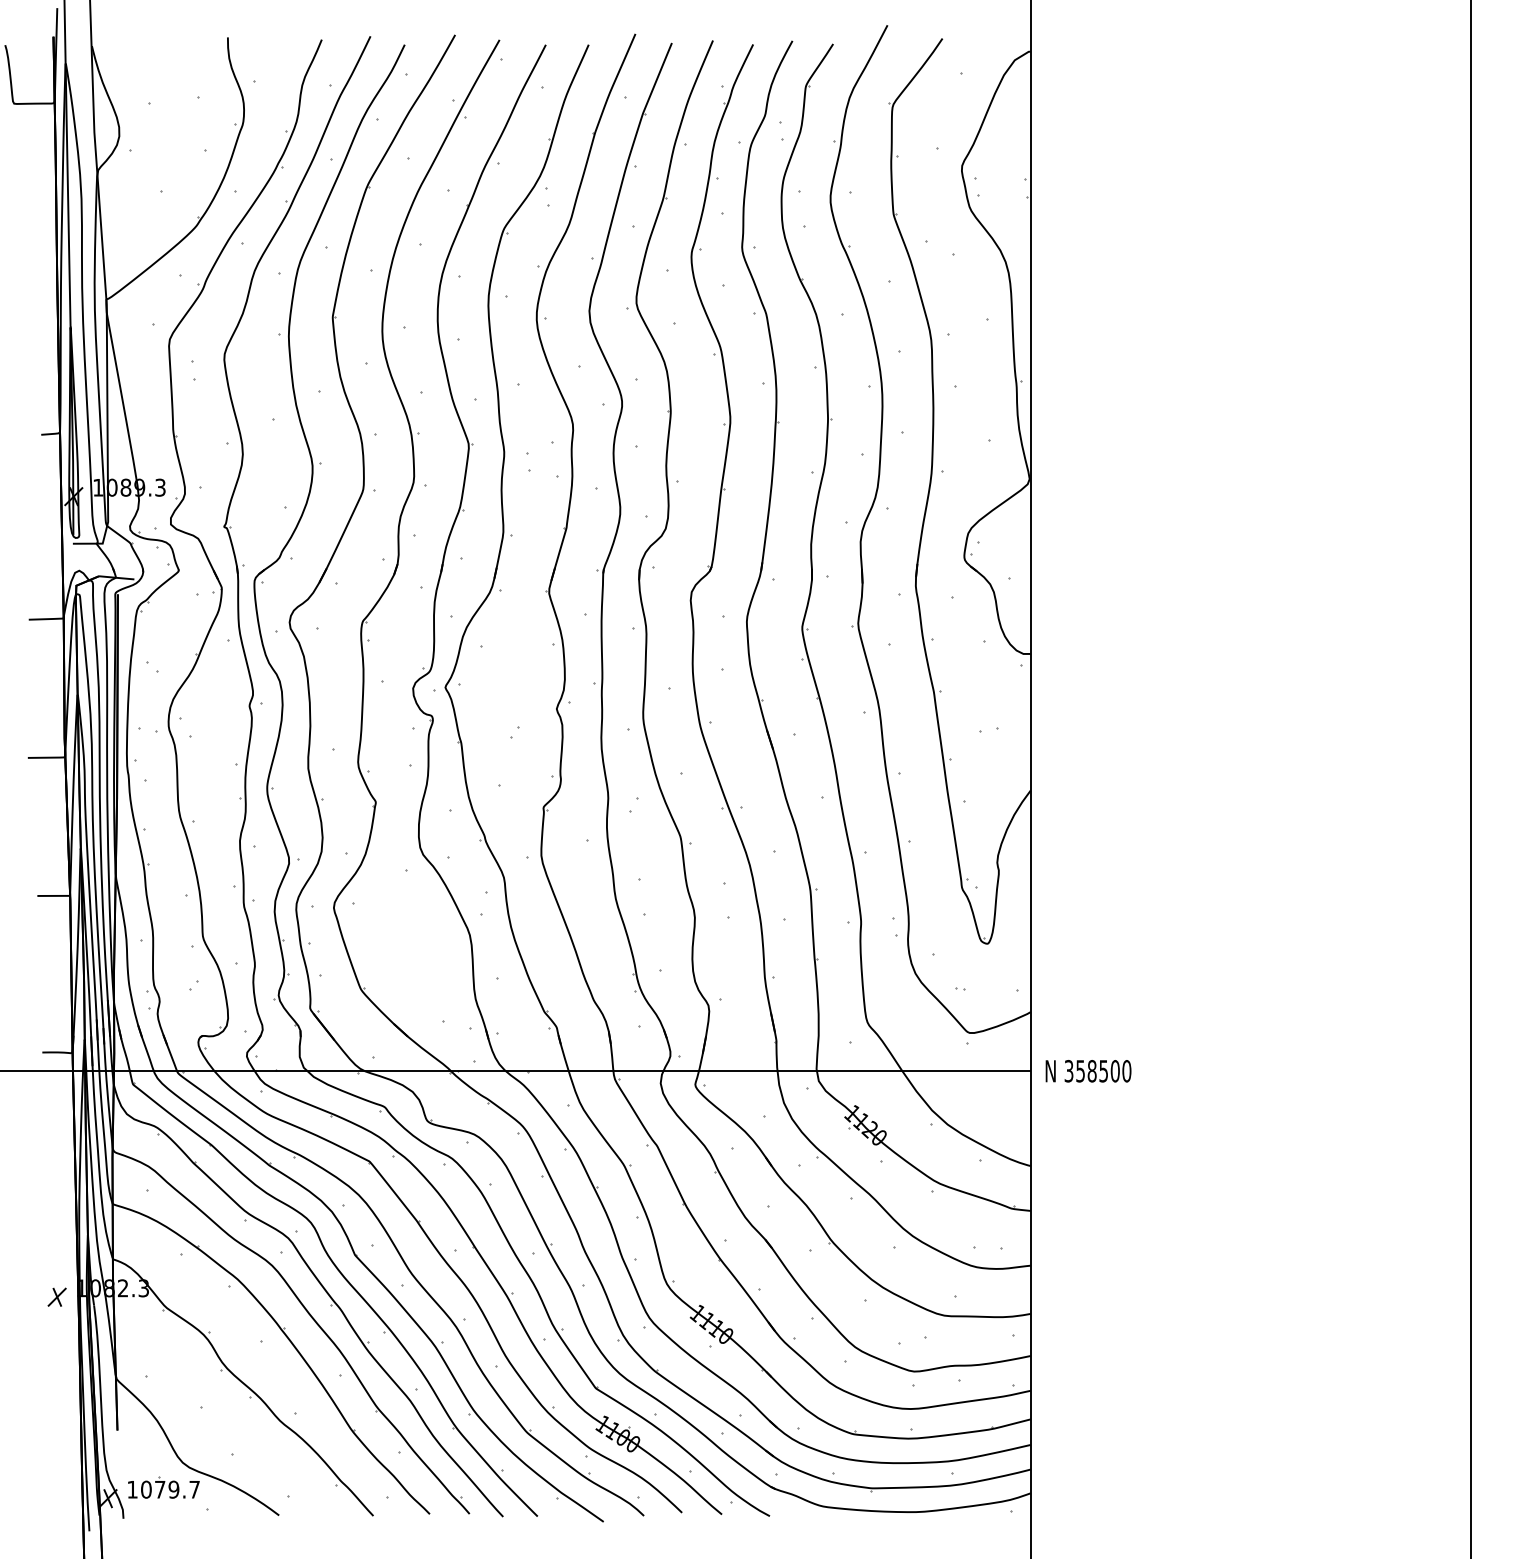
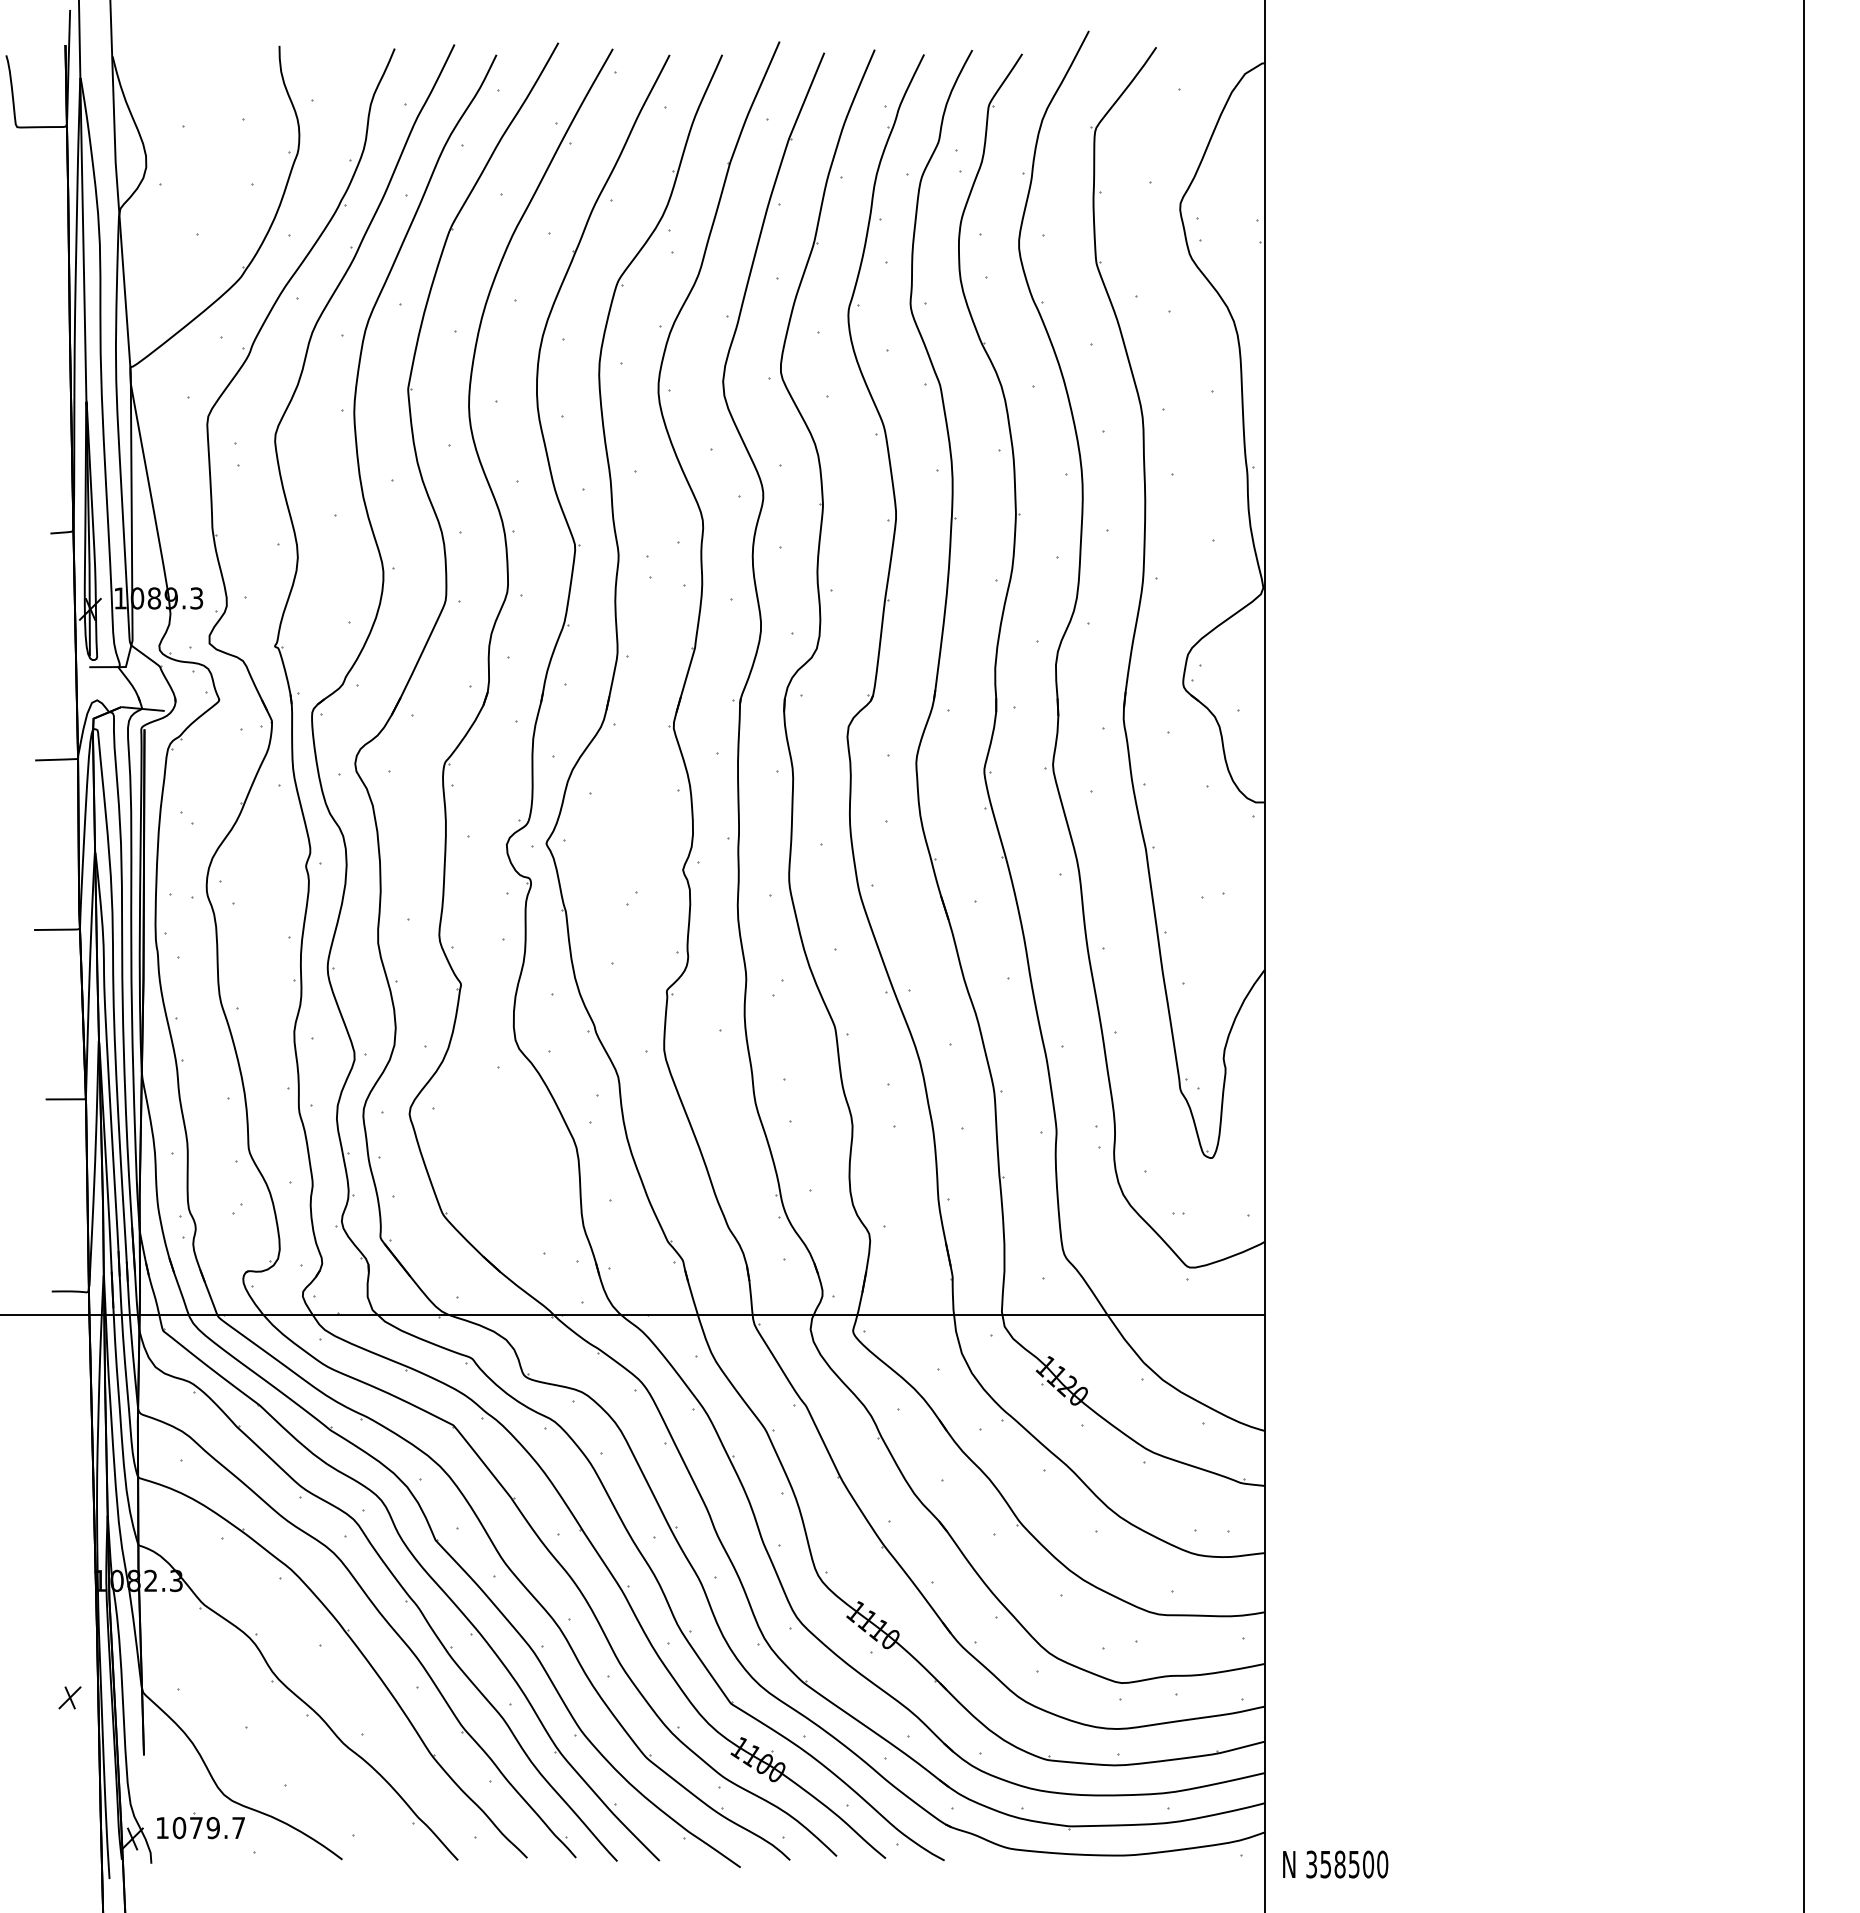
text: (1088, 1071) -> (1335, 1864), moved
part: (56, 1296) -> (69, 1697), moved

